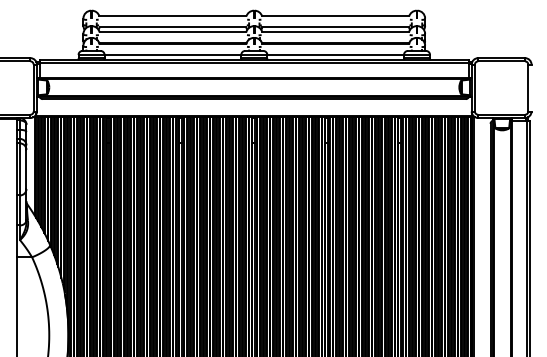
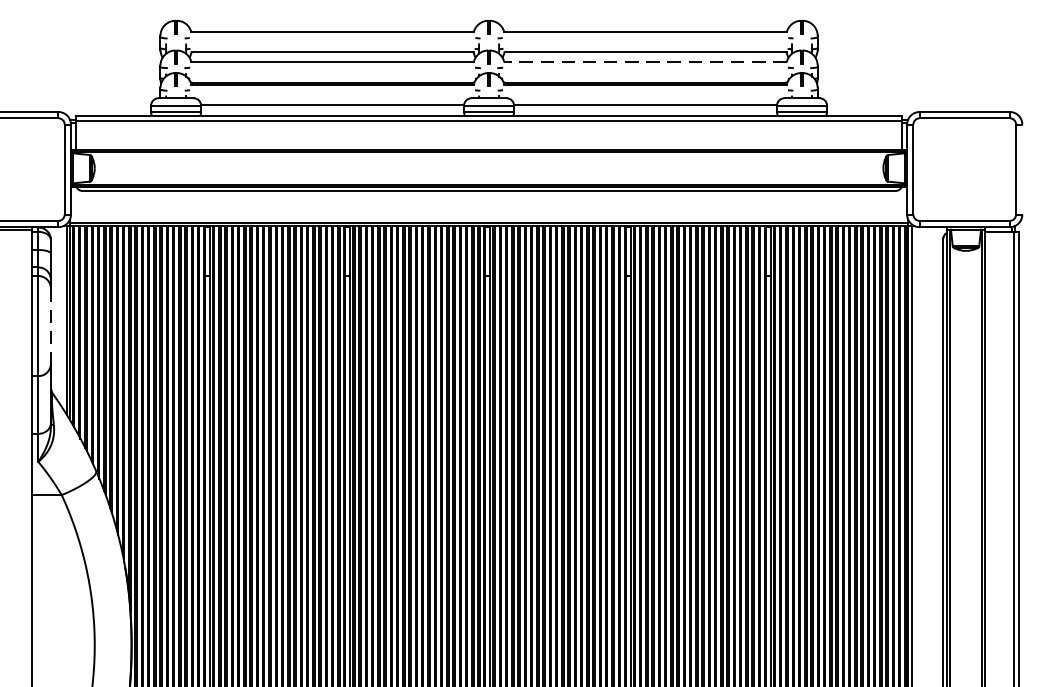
line: (335, 32) -> (645, 62), solid -> dashed
line: (26, 169) -> (50, 326), solid -> dashed

